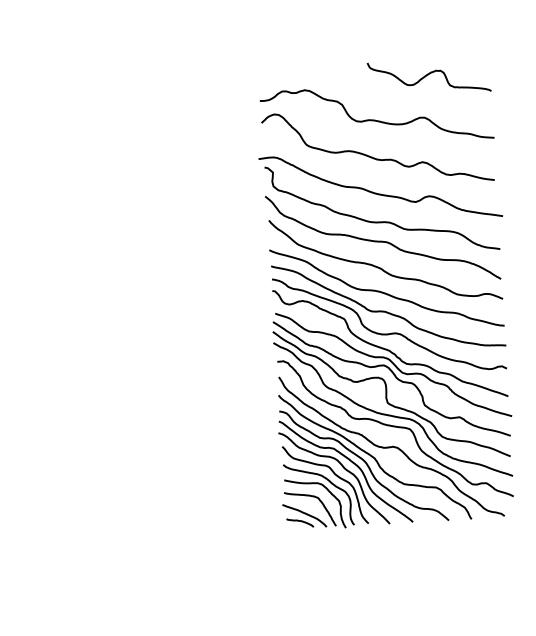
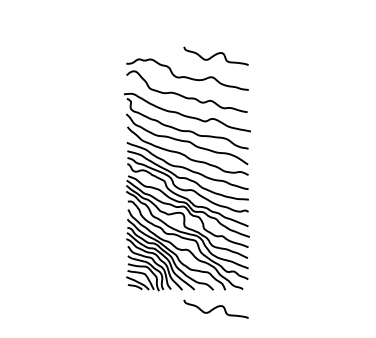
curve: (454, 555) -> (215, 308), added

